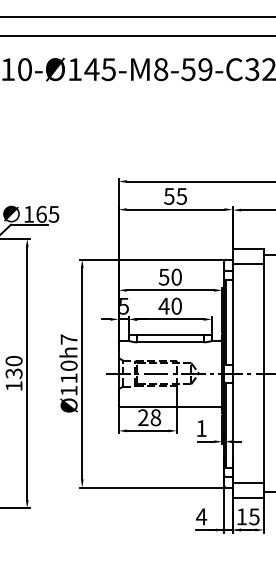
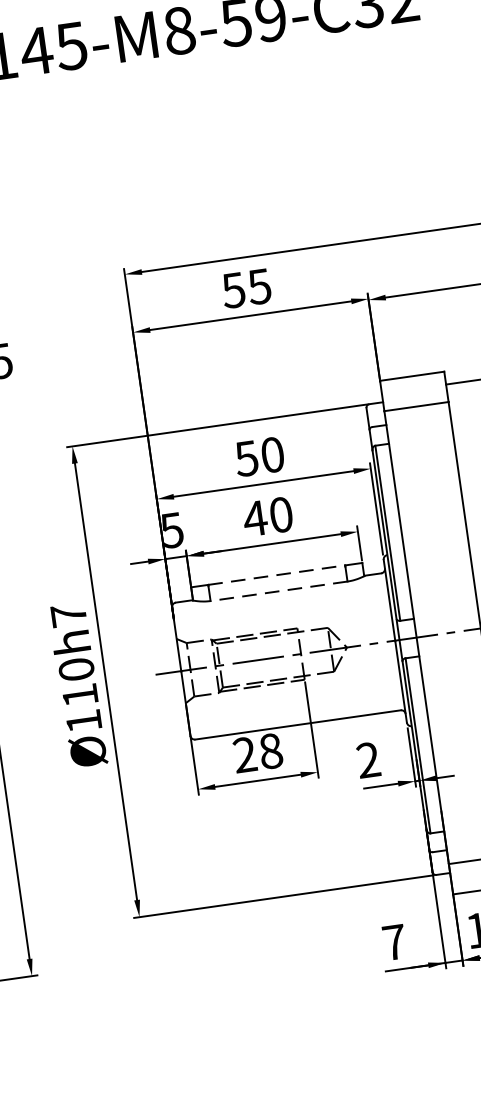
line: (171, 334) -> (278, 574), solid -> dashed
line: (170, 342) -> (279, 591), solid -> dashed
text: (201, 428) -> (368, 760), 1 -> 2
text: (201, 516) -> (394, 941), 4 -> 7

